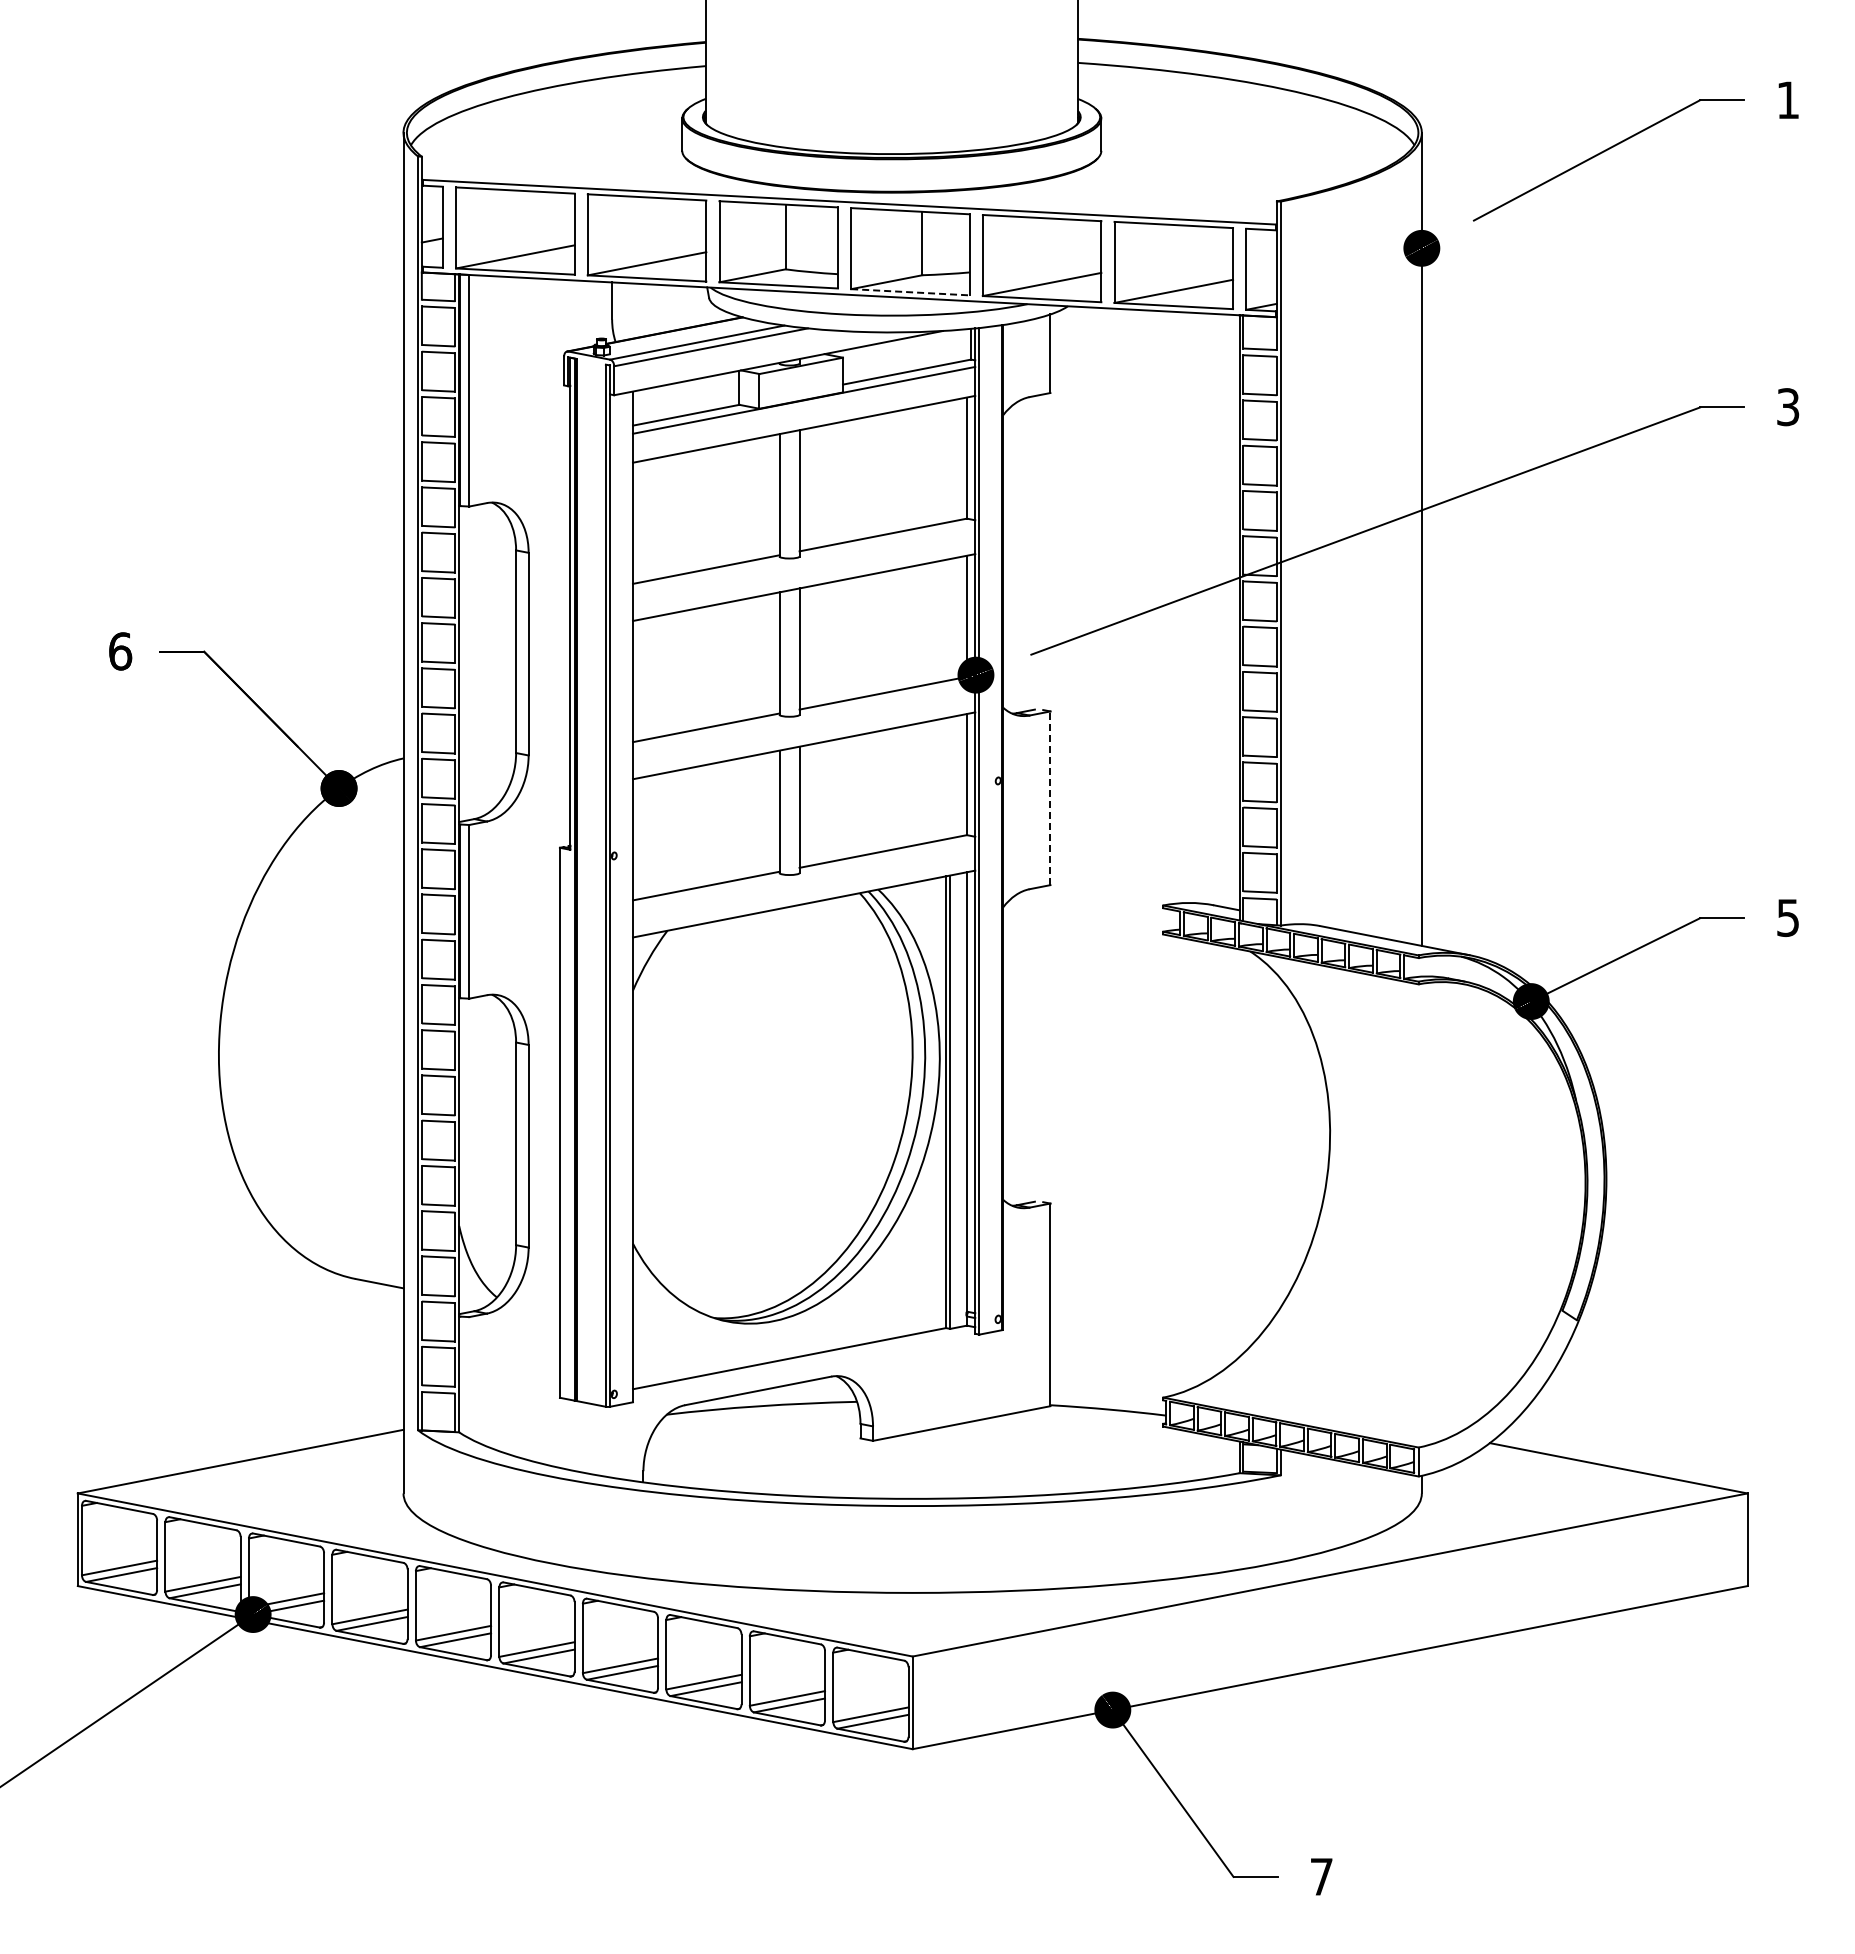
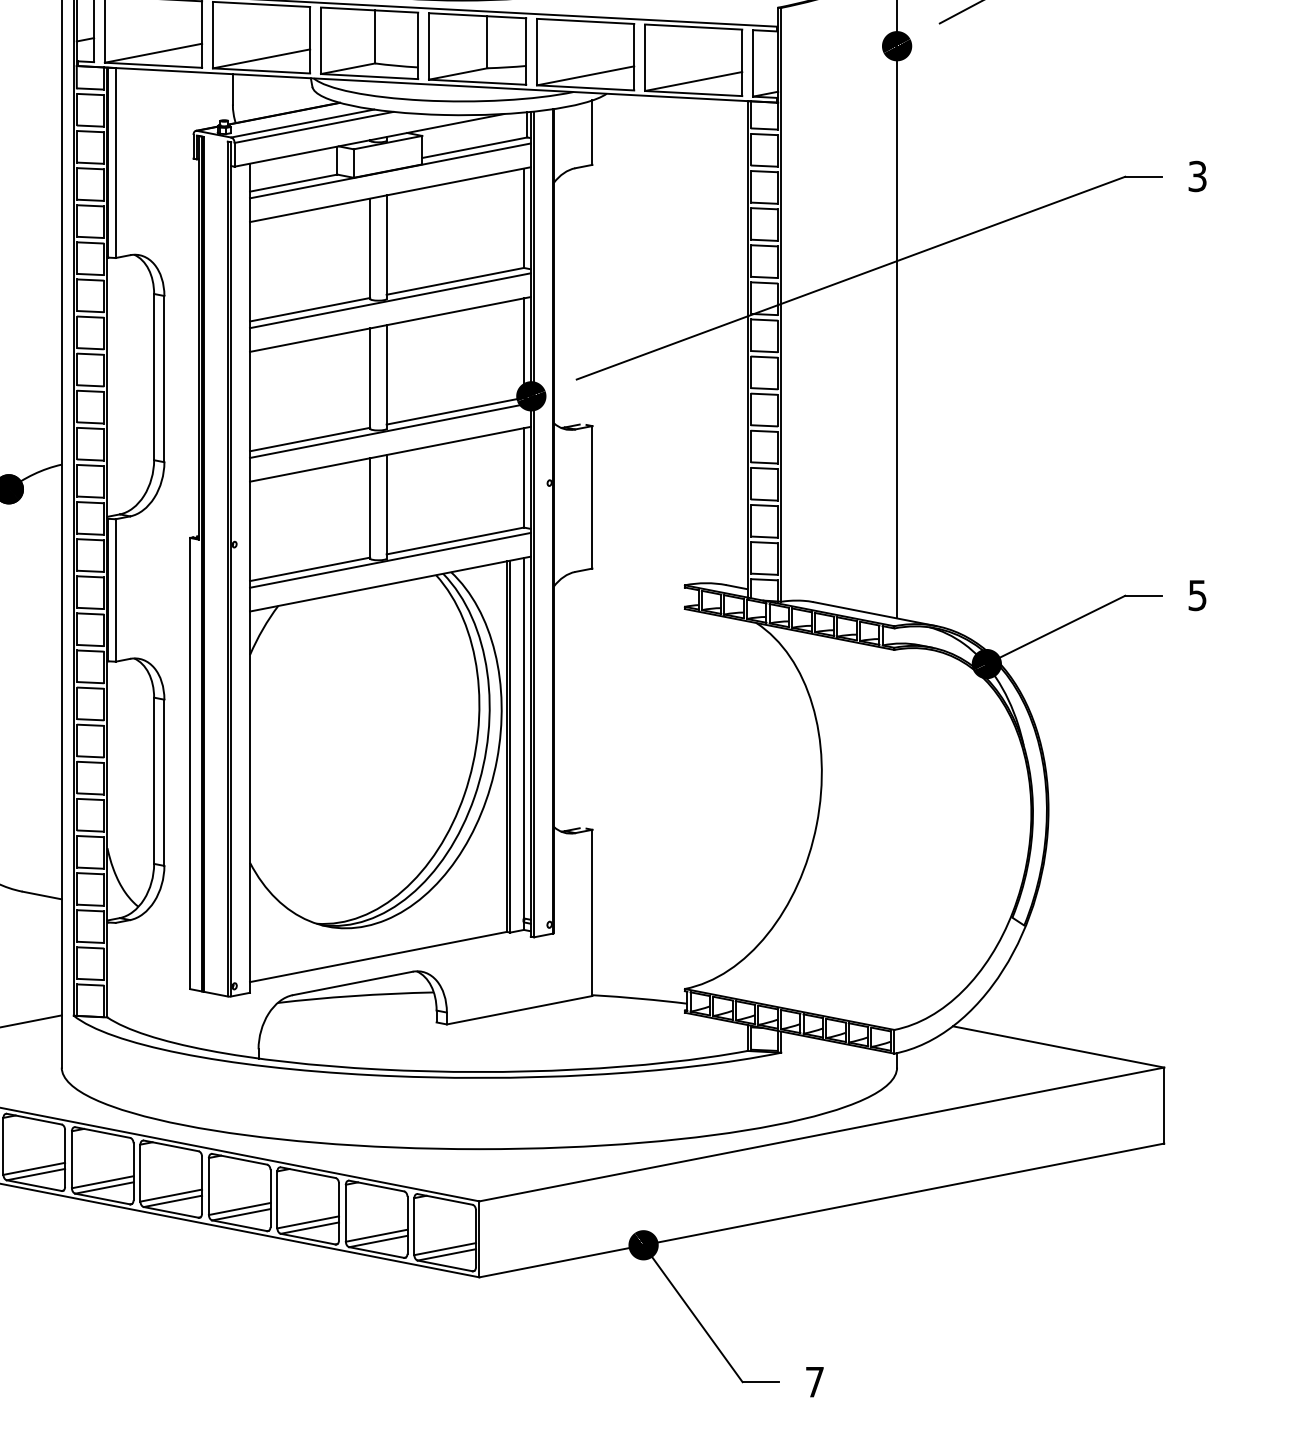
line: (910, 292) -> (477, 82), dashed -> solid
line: (804, 558) -> (390, 300), added
line: (804, 716) -> (390, 430), added
line: (1050, 798) -> (592, 497), dashed -> solid
line: (804, 874) -> (390, 559), added

